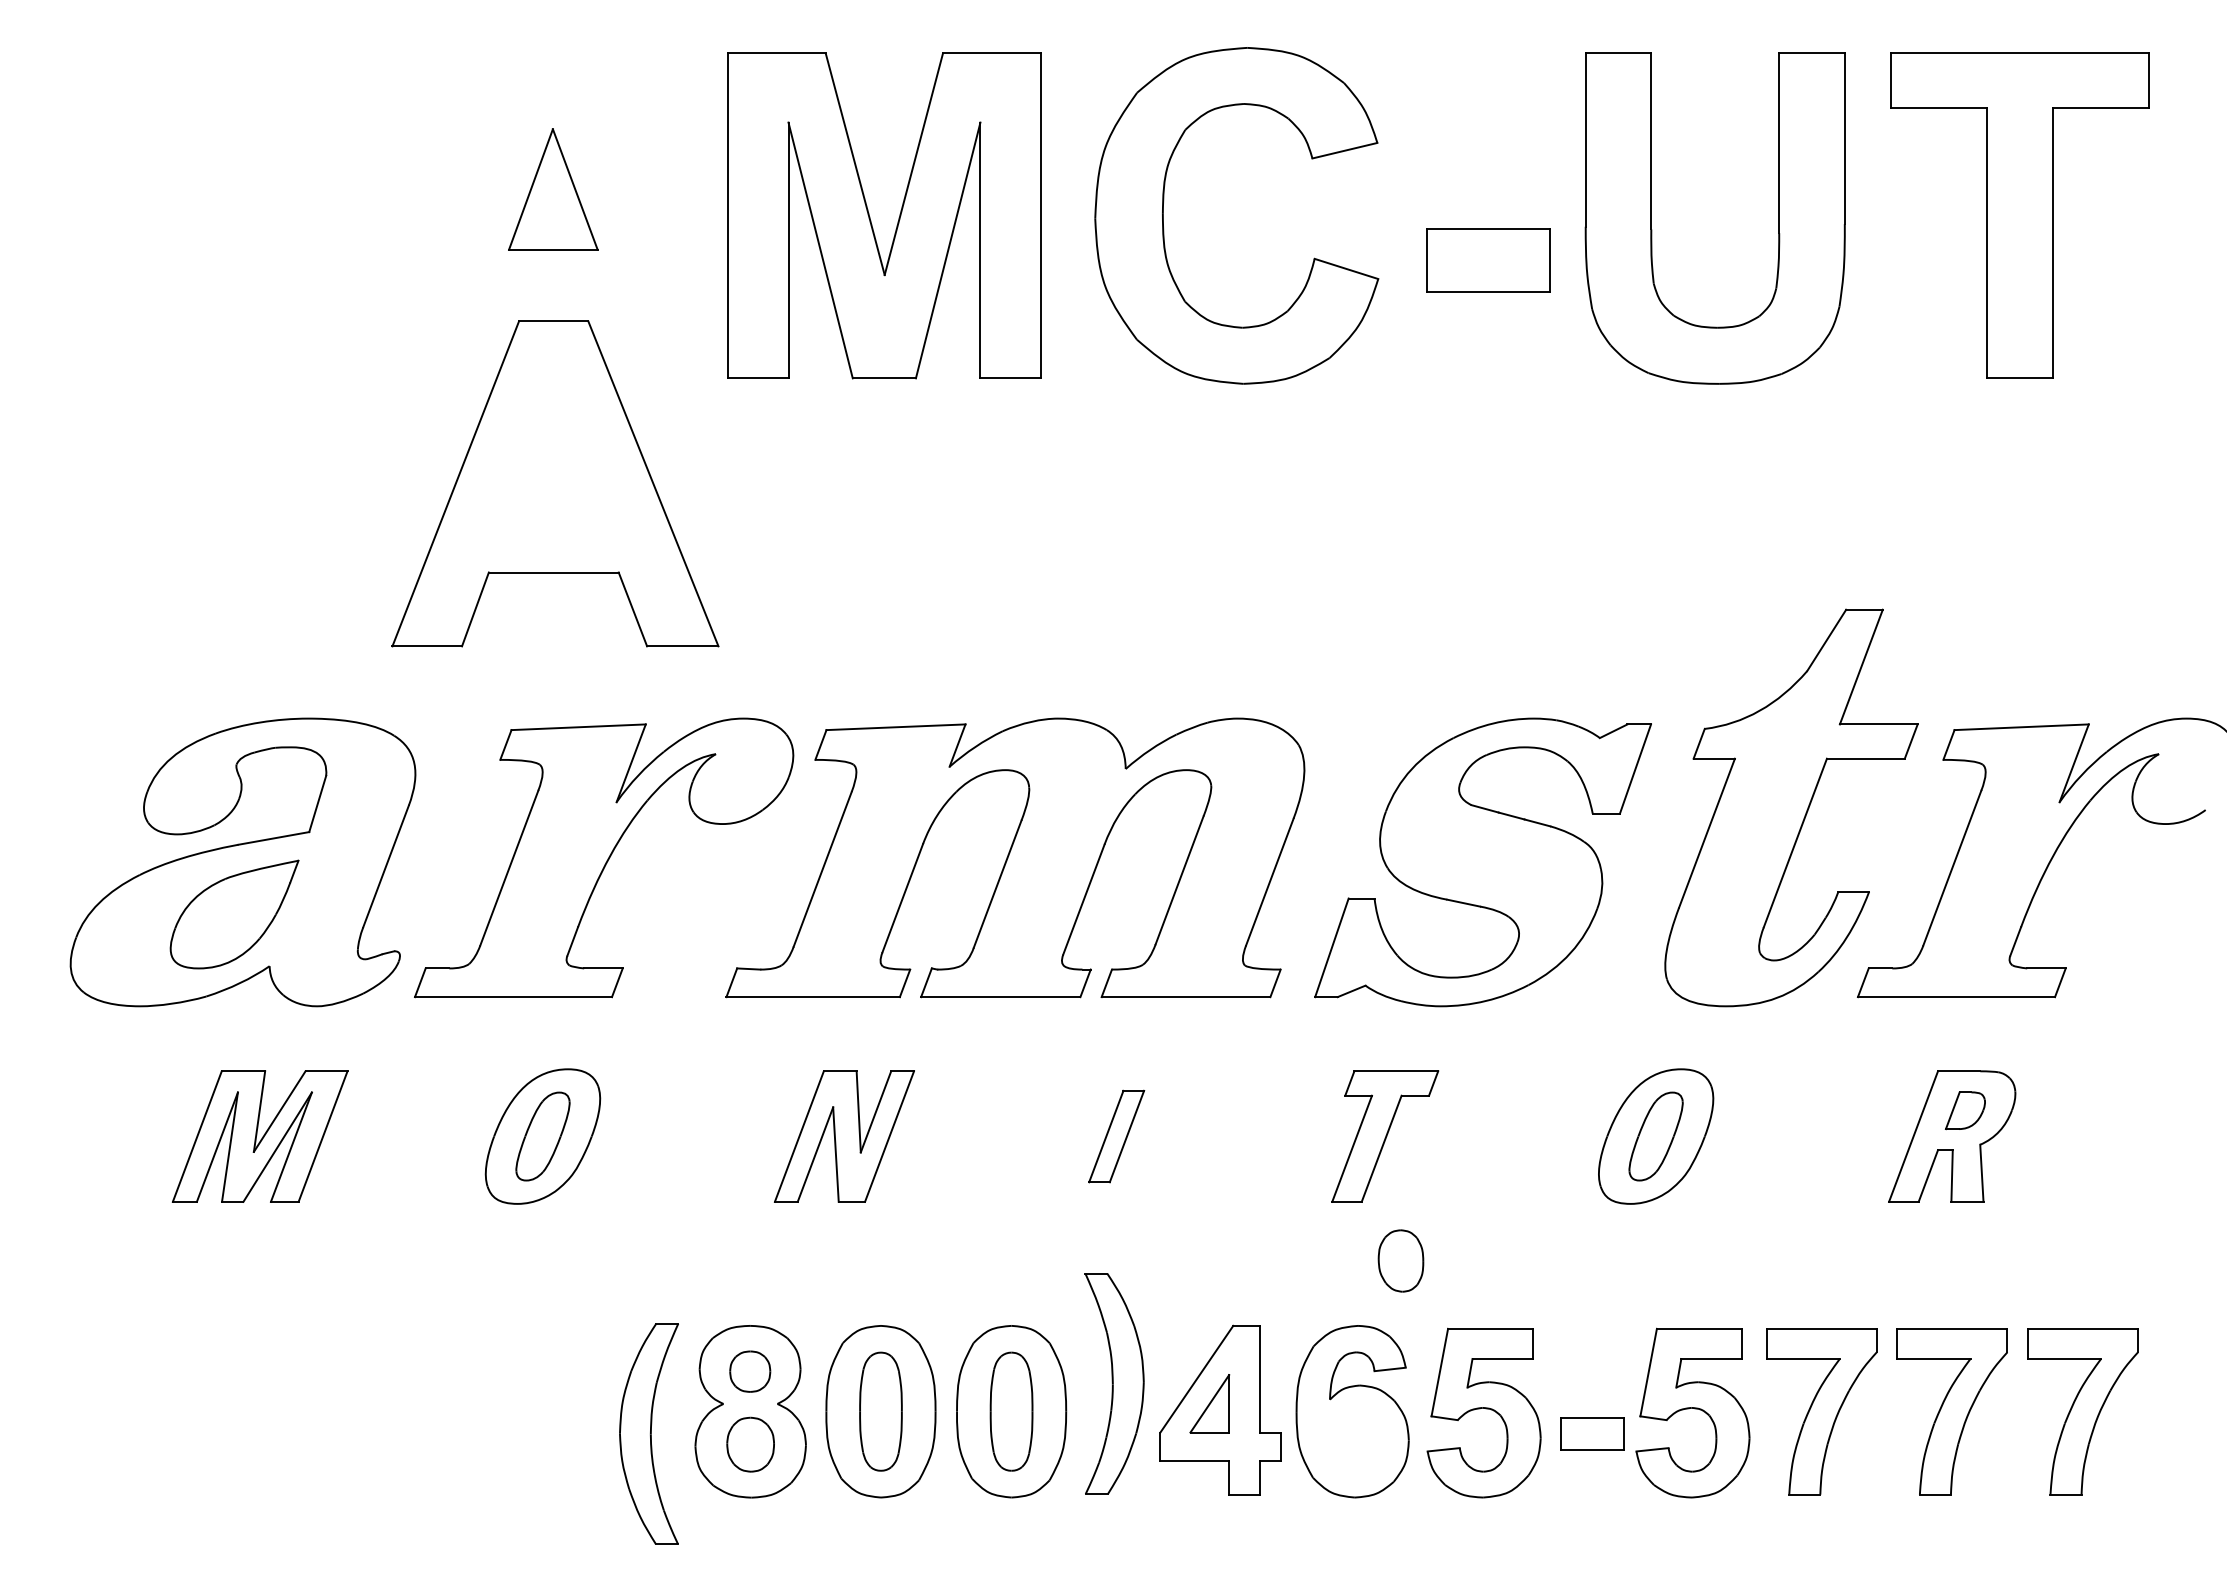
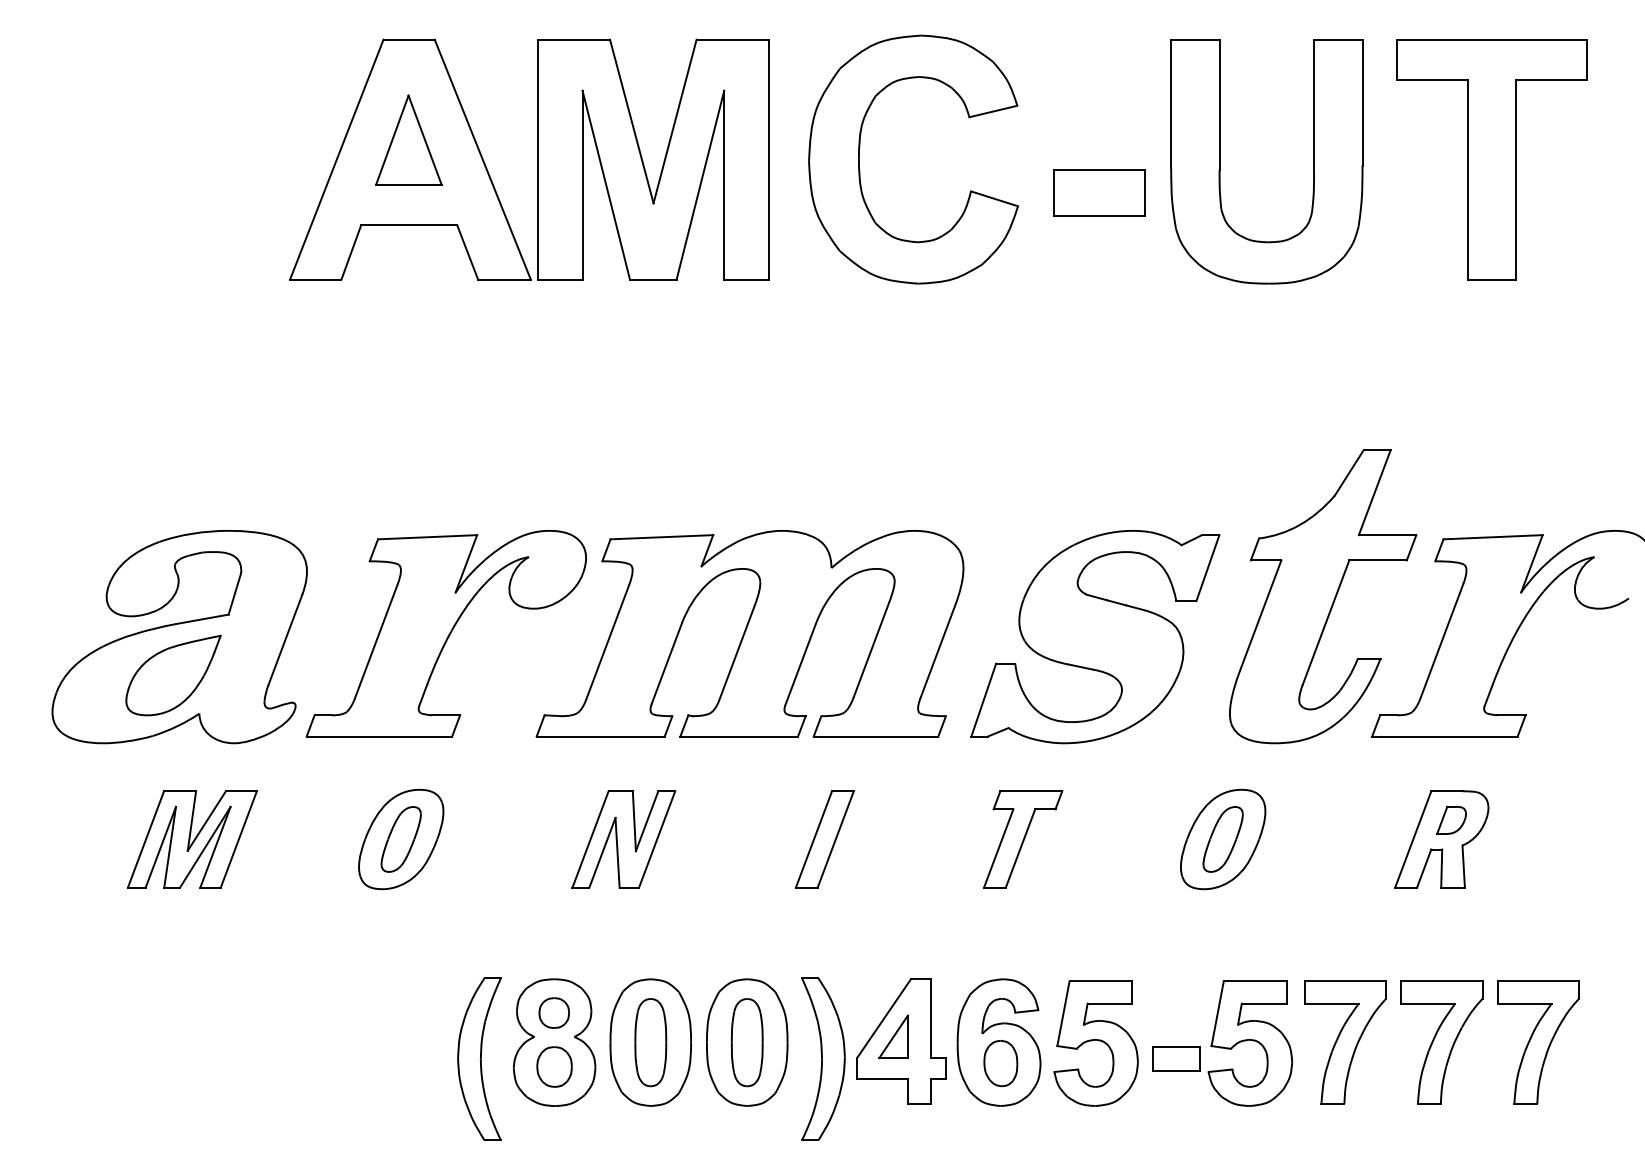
part: (555, 483) -> (410, 159), moved
part: (1116, 1136) -> (824, 839), size x1.43
part: (1400, 1260) -> (1000, 1063), moved
part: (1114, 1383) -> (823, 1058), moved

